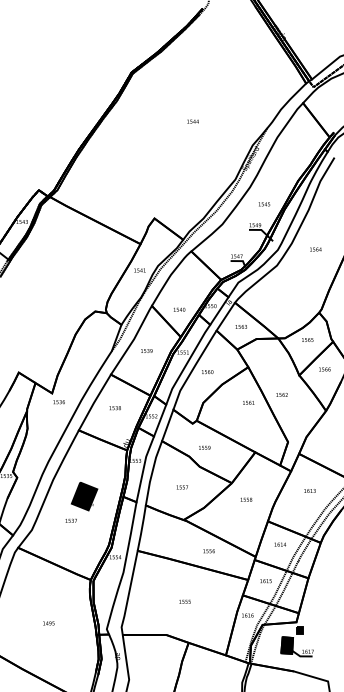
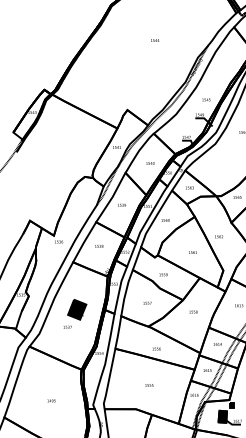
text: (179, 309) -> (150, 163), moved
text: (248, 402) -> (192, 252), moved
text: (208, 551) -> (156, 349), moved

